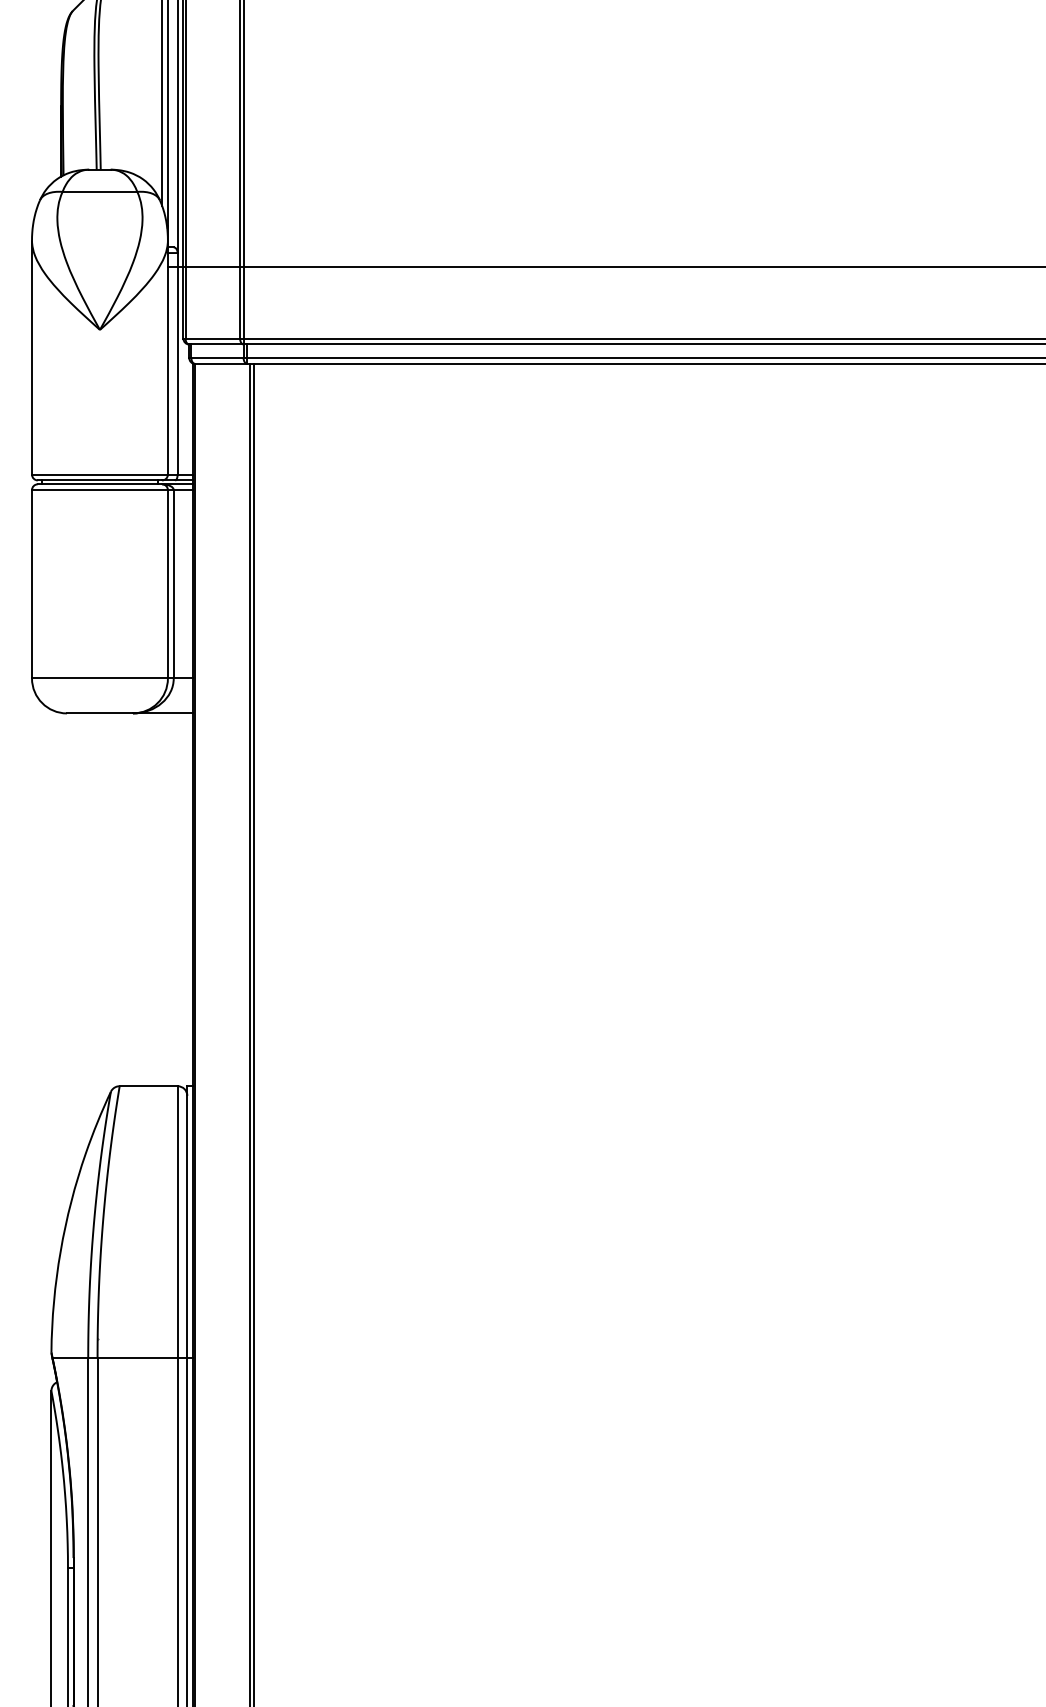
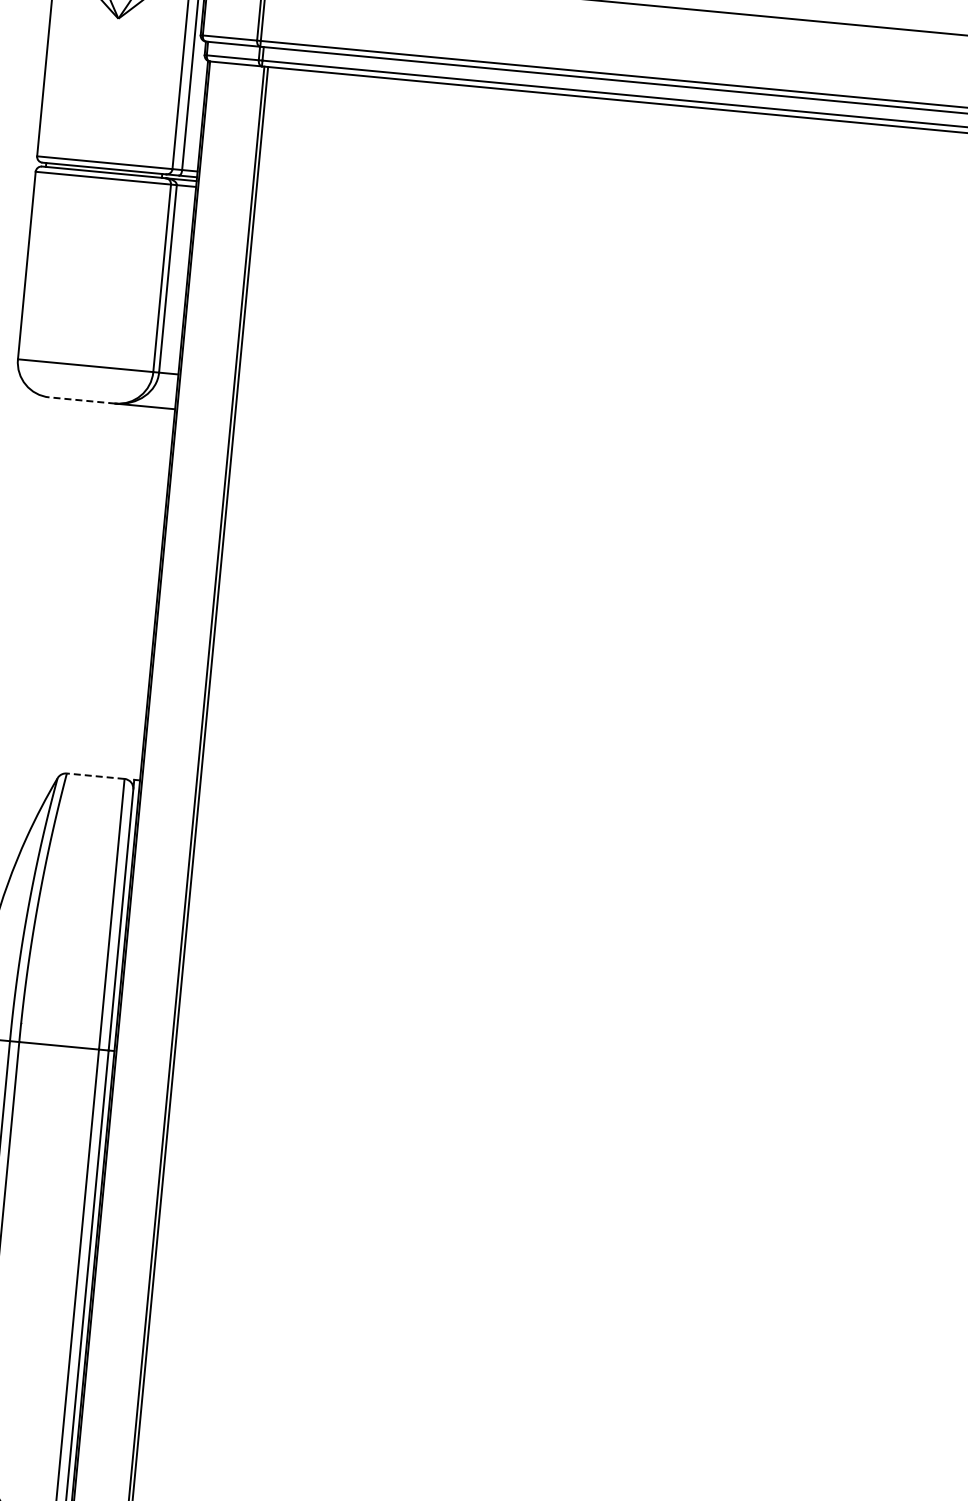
line: (99, 713) -> (81, 400), solid -> dashed
line: (148, 1086) -> (95, 776), solid -> dashed

